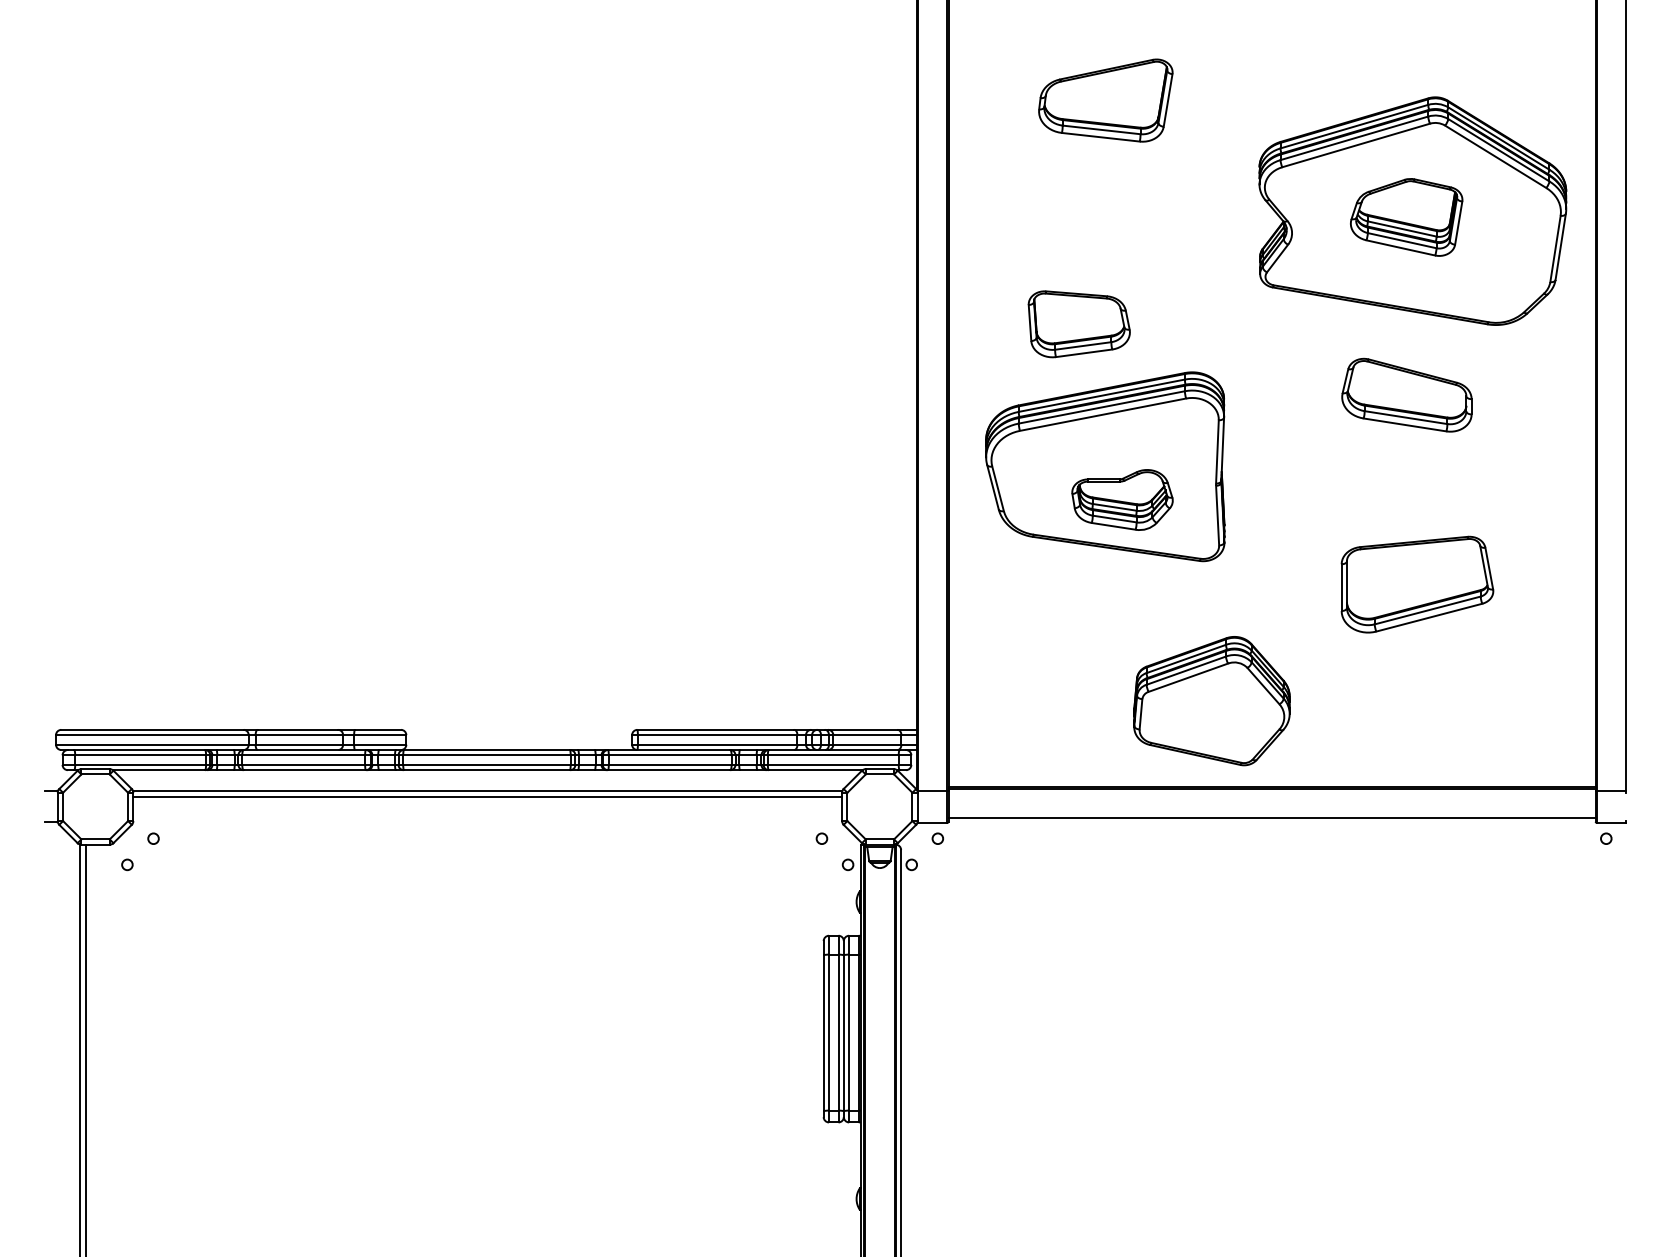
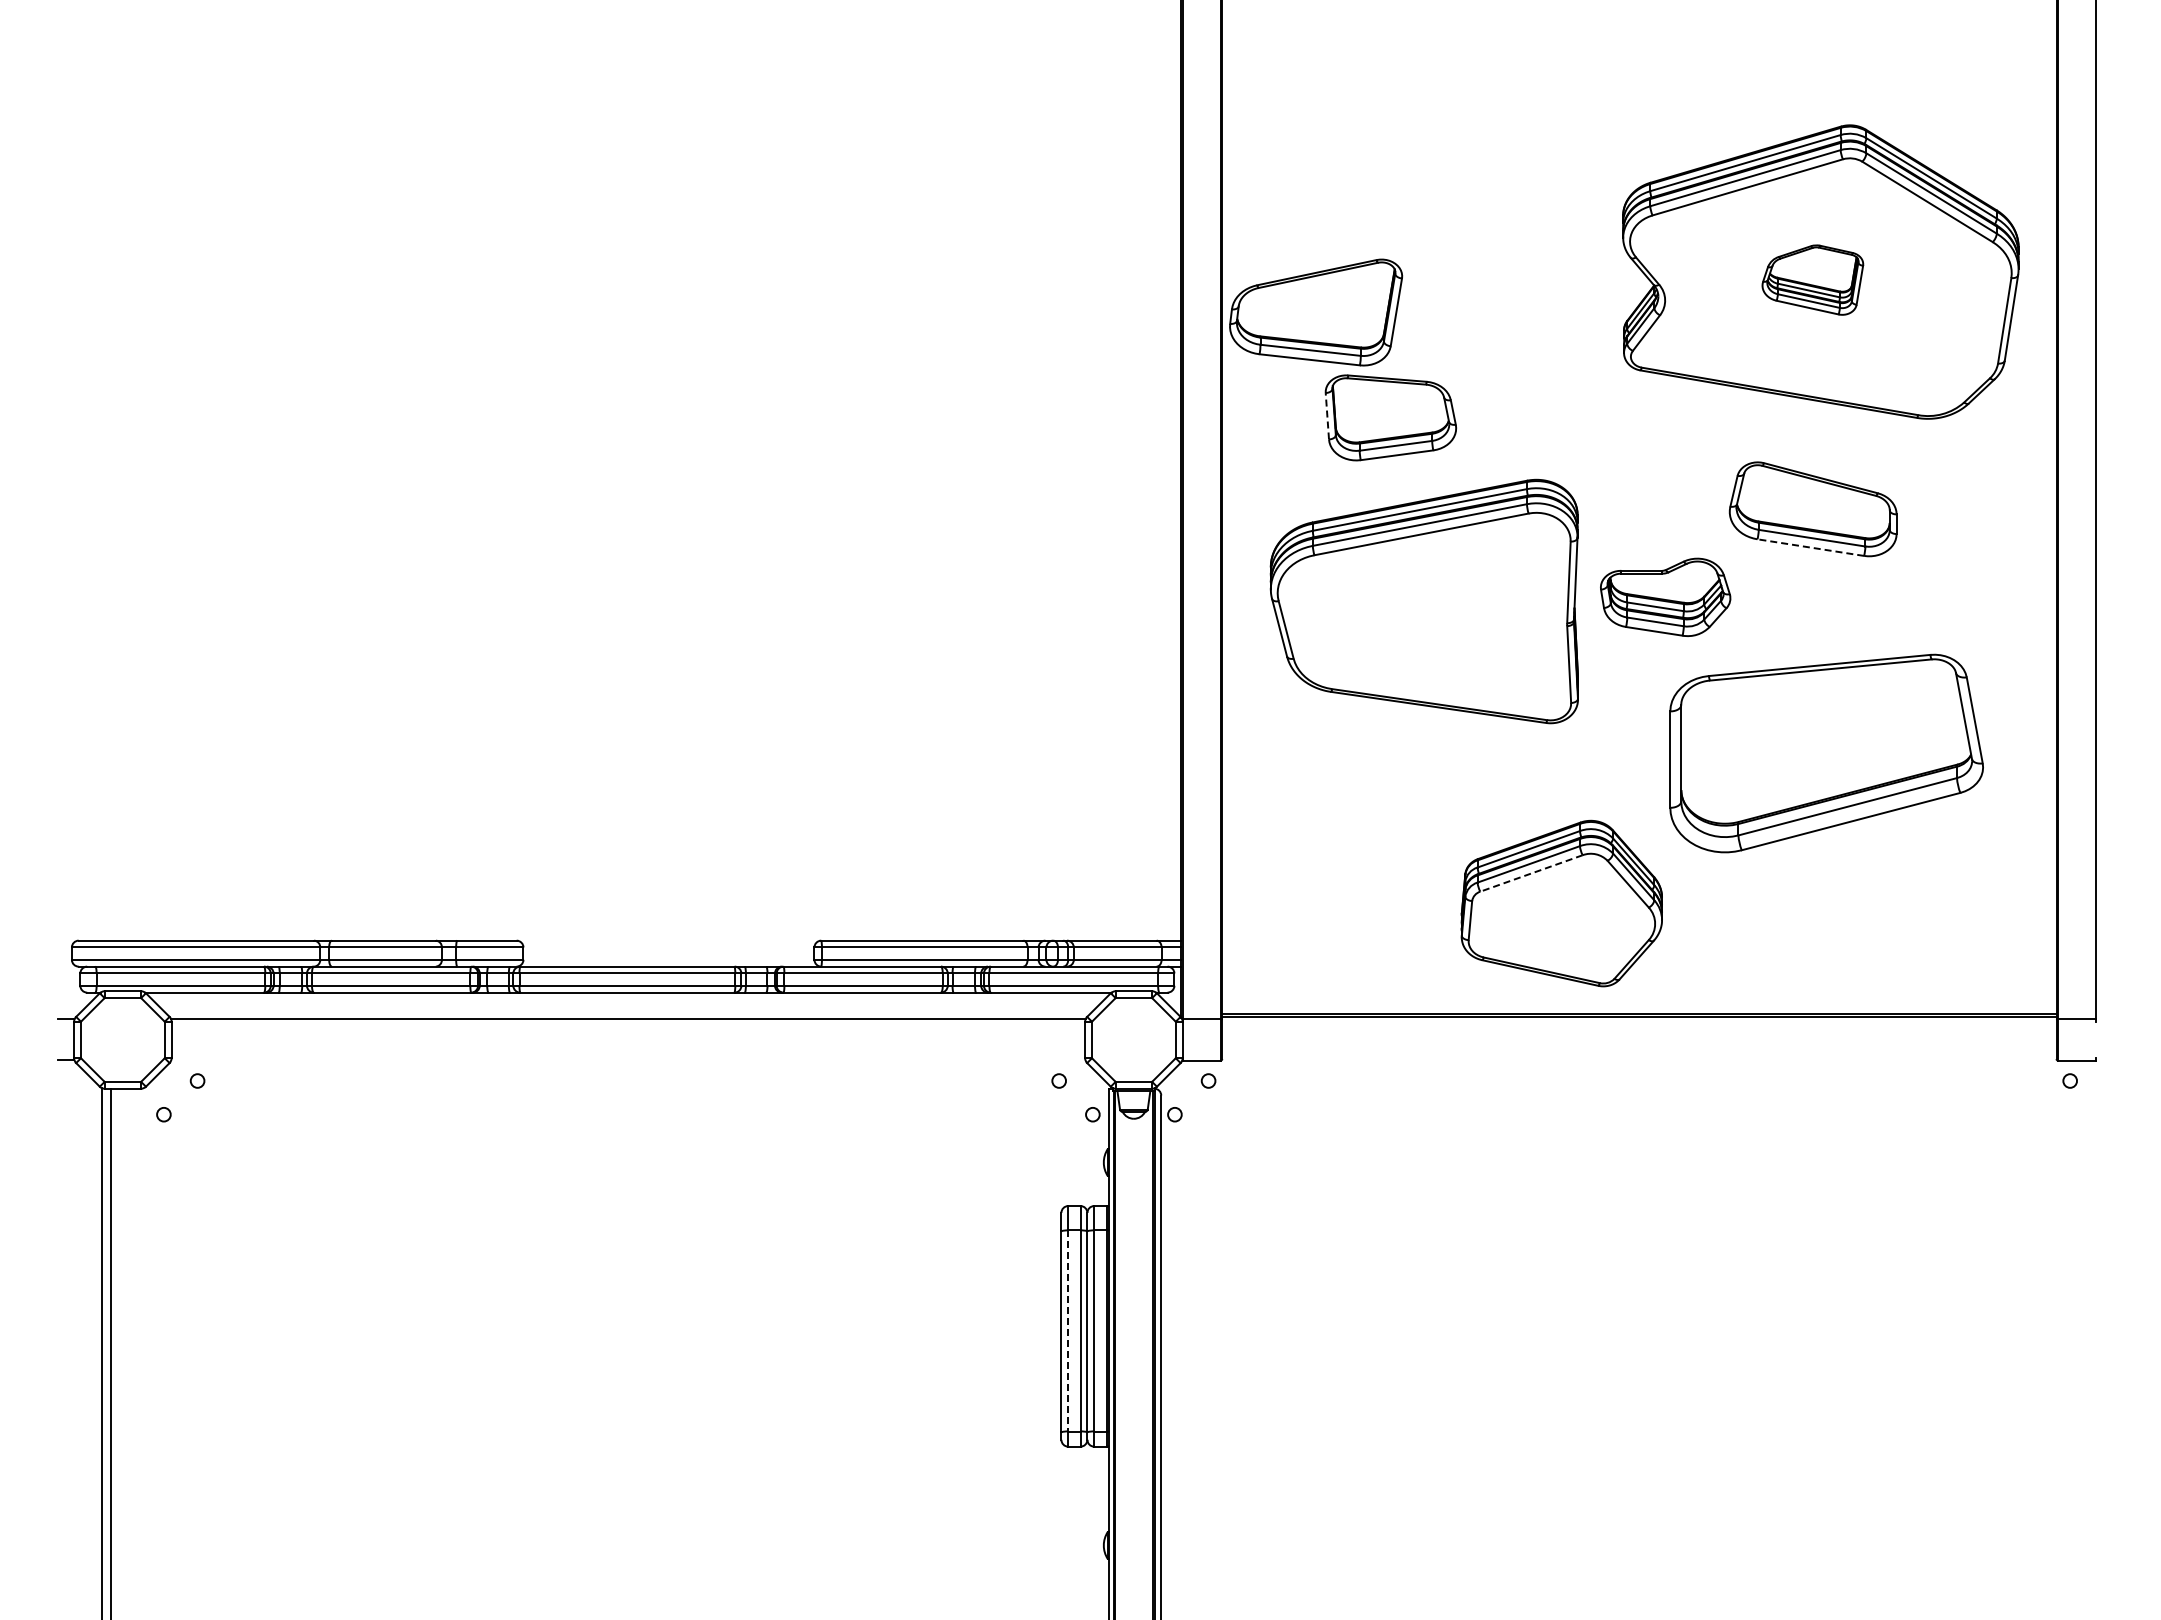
part: (1106, 100) -> (1316, 312), moved
part: (1406, 216) -> (1812, 279), size x0.7
line: (1030, 322) -> (1327, 415), solid -> dashed
line: (1404, 424) -> (1810, 547), solid -> dashed
part: (1122, 499) -> (1665, 596), moved
part: (1417, 584) -> (1826, 753), size x1.6
line: (1188, 677) -> (1531, 873), solid -> dashed
line: (487, 797) -> (628, 1027), removed
line: (1272, 817) -> (1639, 1053), removed
line: (829, 1033) -> (1068, 1331), solid -> dashed

